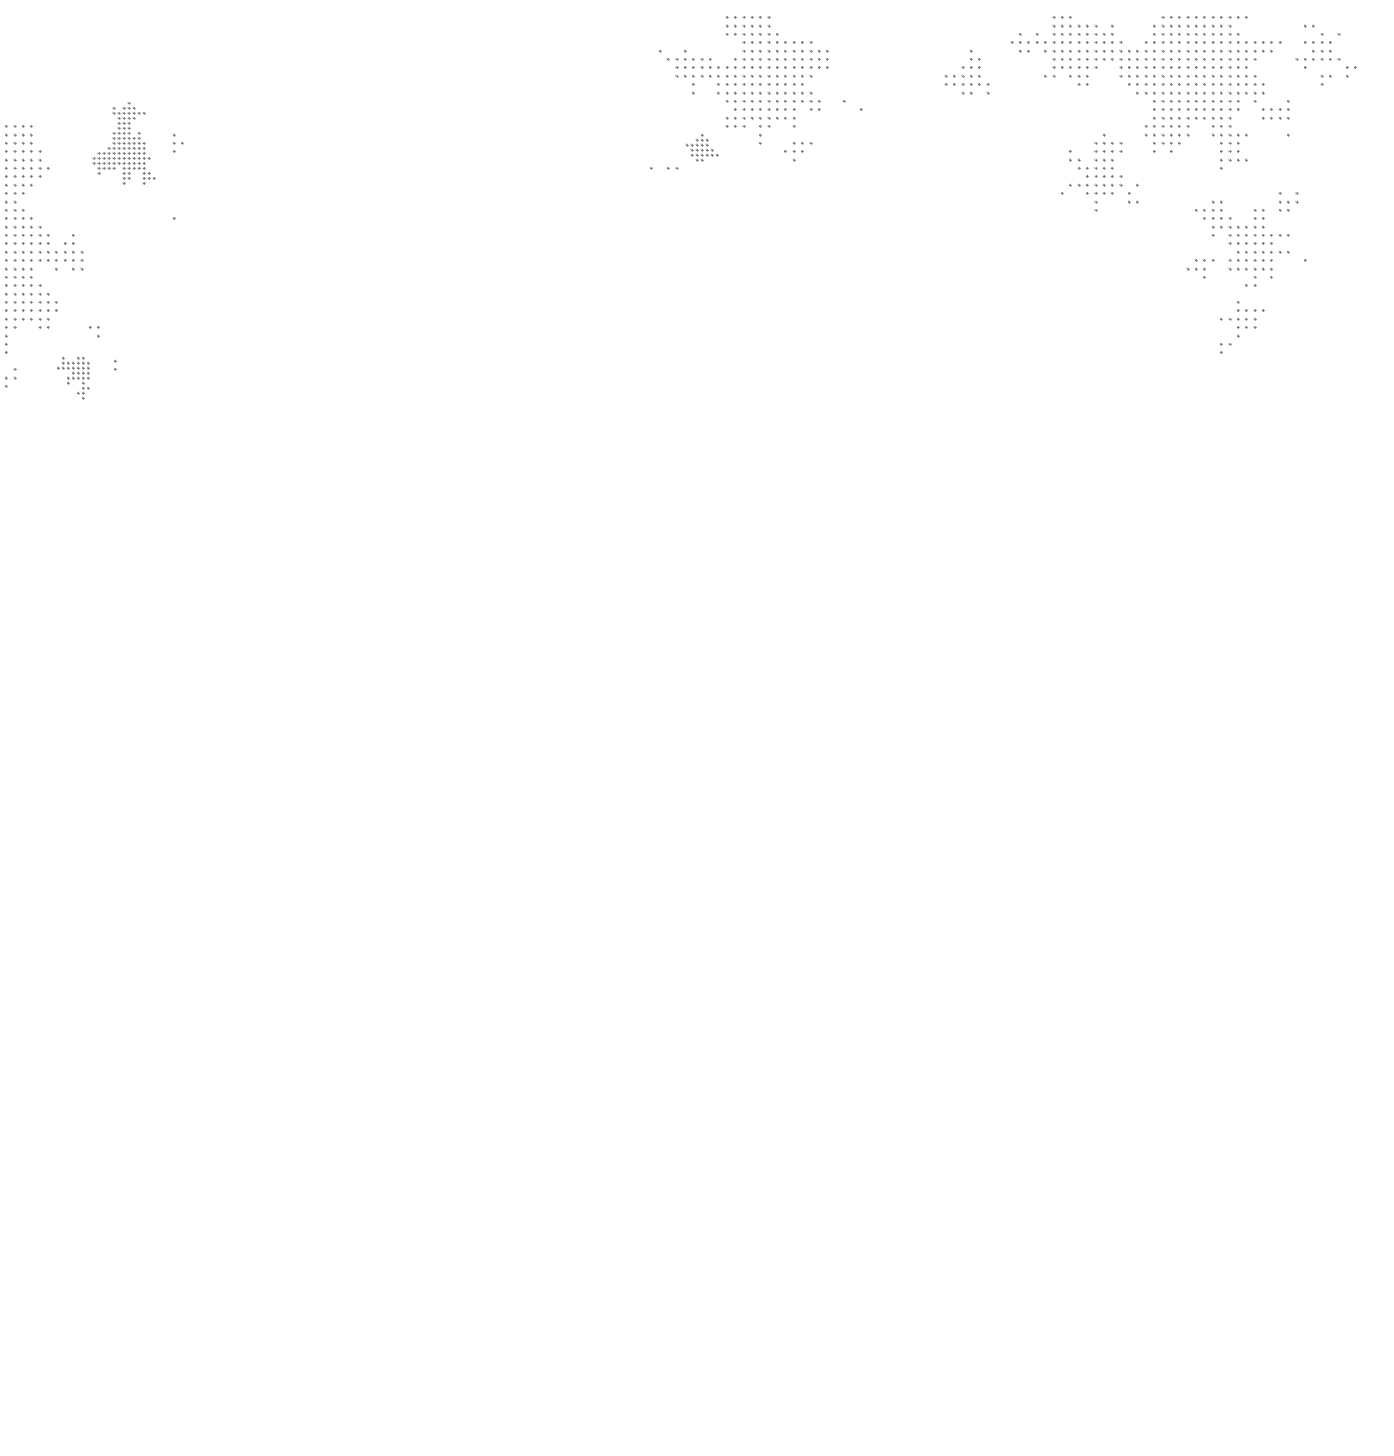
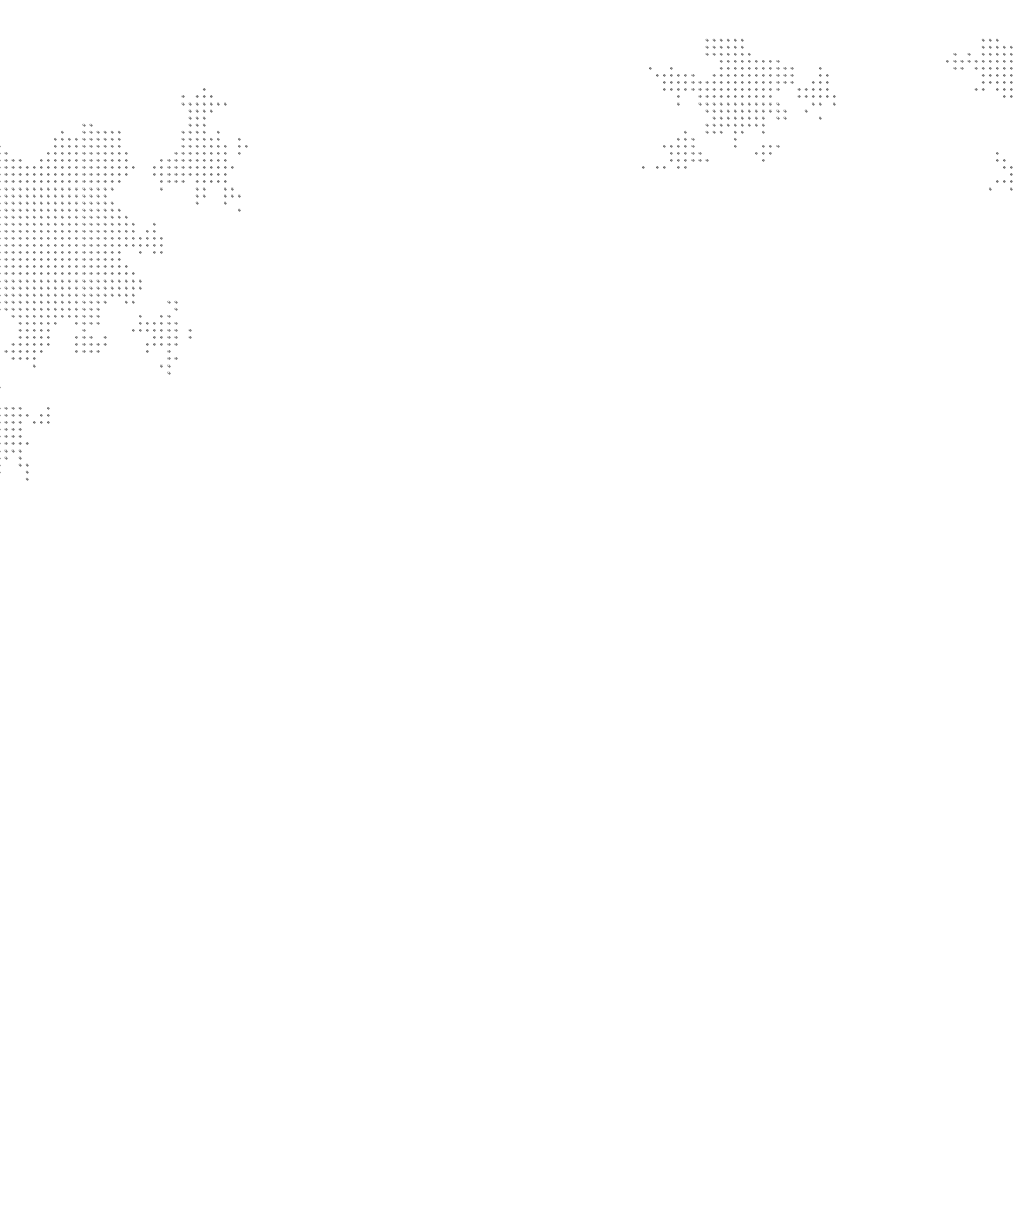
part: (966, 72) -> (816, 86), moved
part: (123, 143) -> (196, 146), size x1.67
part: (701, 147) -> (685, 149), size x1.67
part: (73, 377) -> (154, 344), size x1.67

